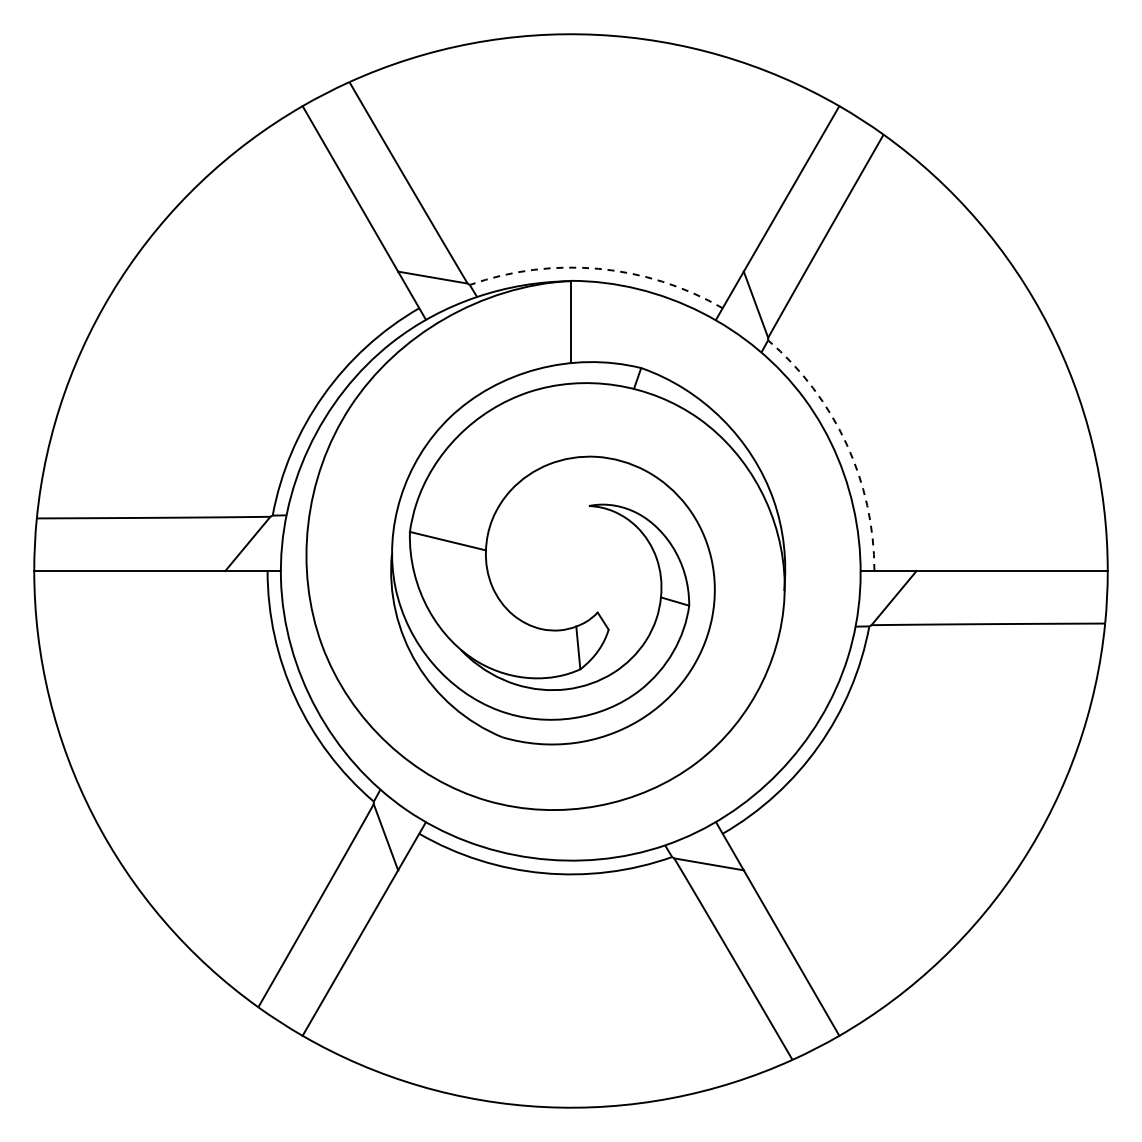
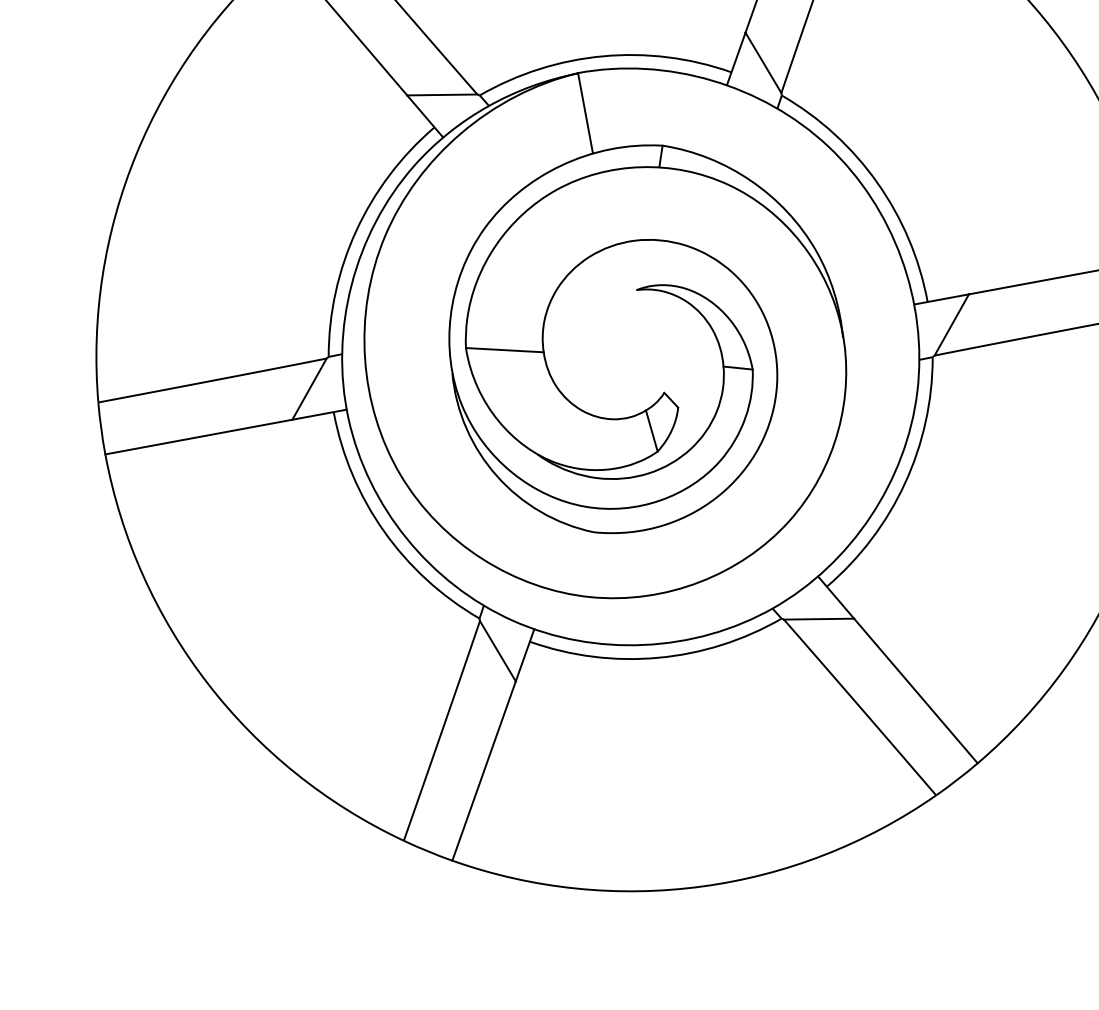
arc: (598, 268) -> (602, 56), dashed -> solid
arc: (846, 444) -> (877, 183), dashed -> solid

